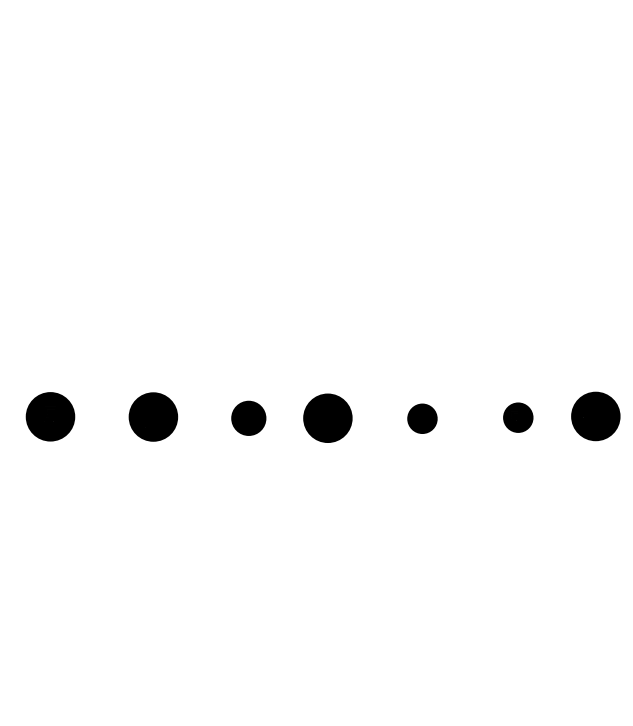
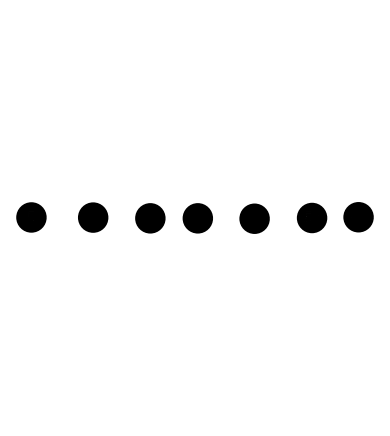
part: (517, 416) -> (311, 217), size x1.67
part: (248, 418) -> (150, 218), size x1.43
part: (422, 418) -> (254, 218), size x1.67

